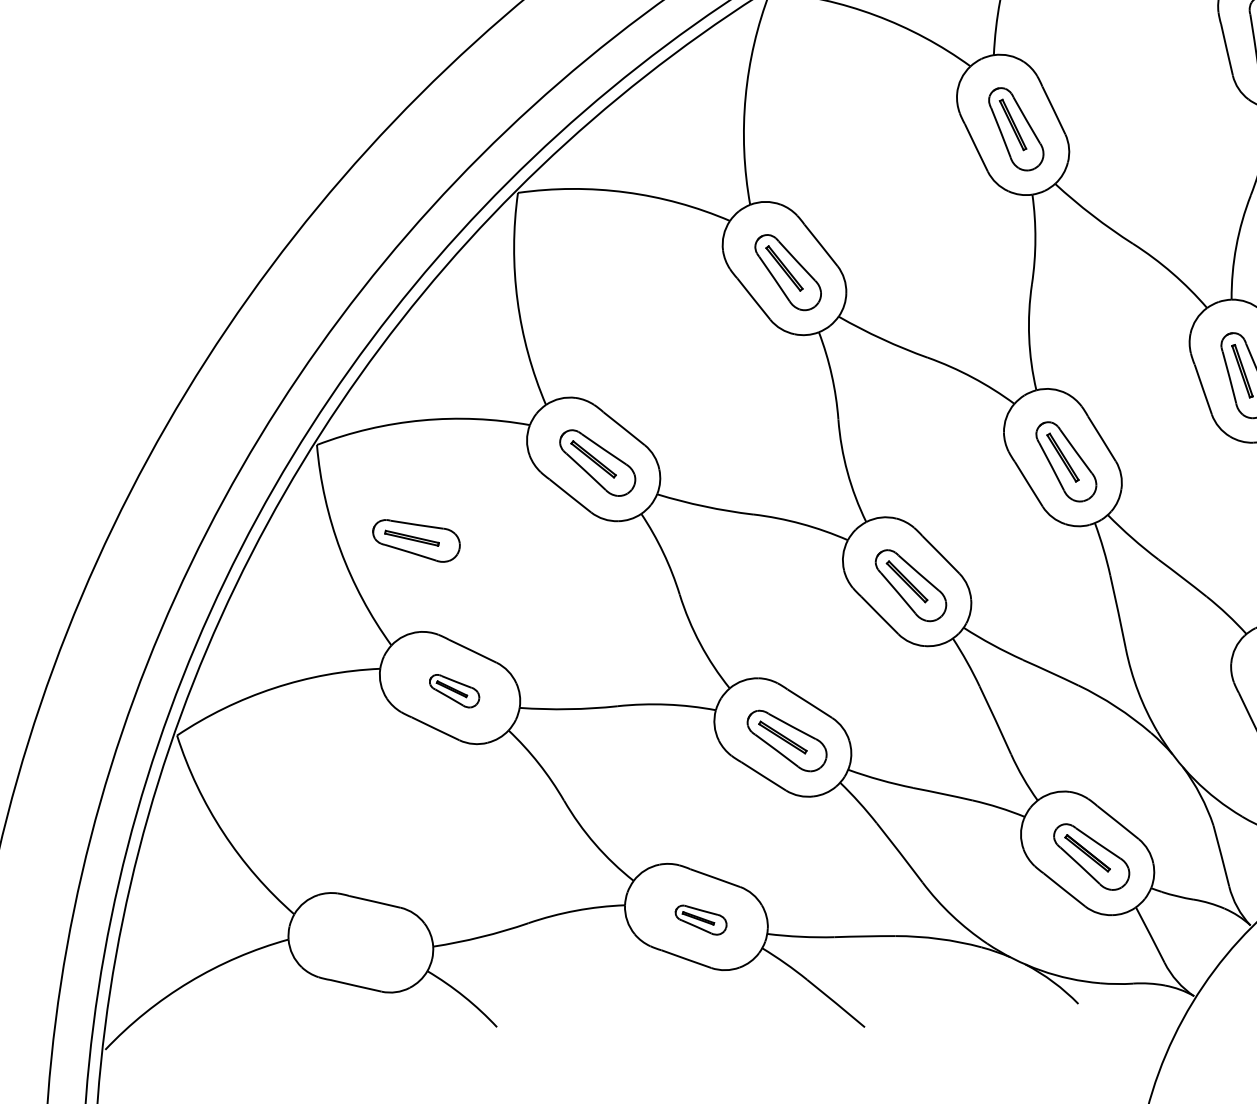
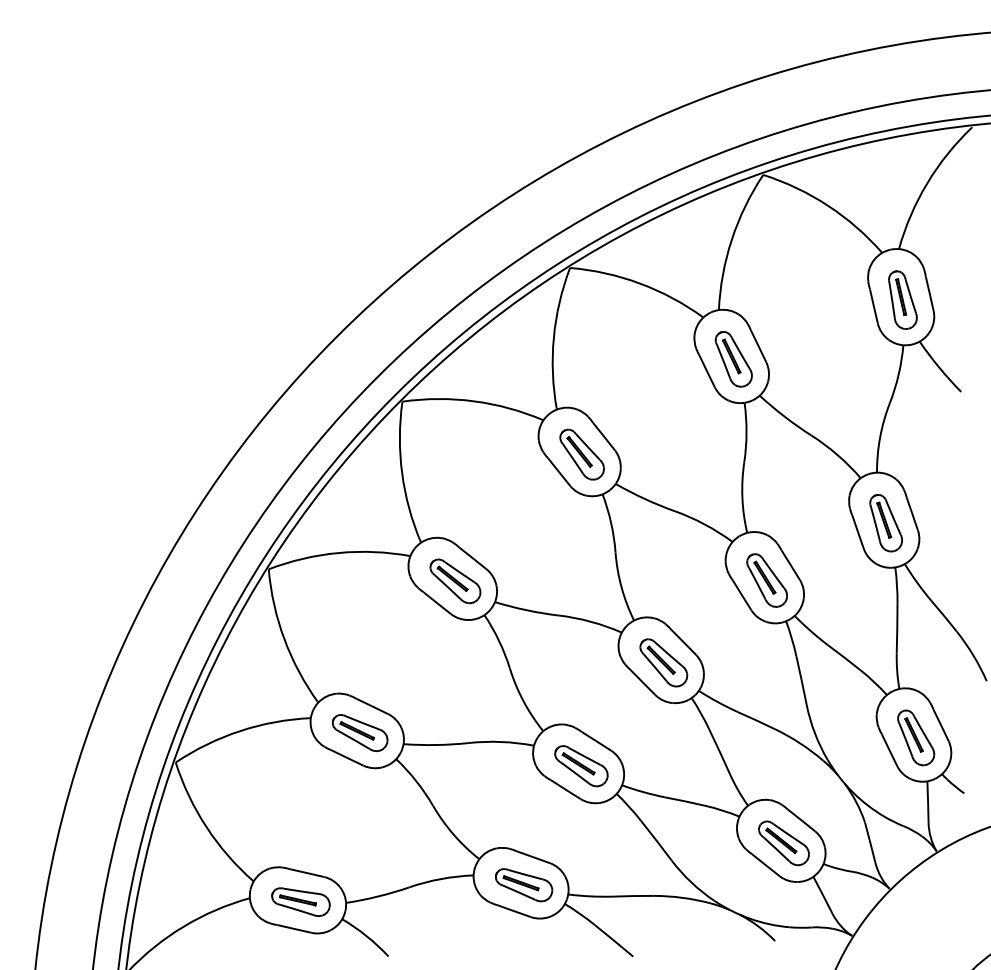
part: (415, 540) -> (300, 901), moved
part: (454, 690) -> (360, 732), size x1.67
part: (701, 920) -> (524, 885), size x1.67

